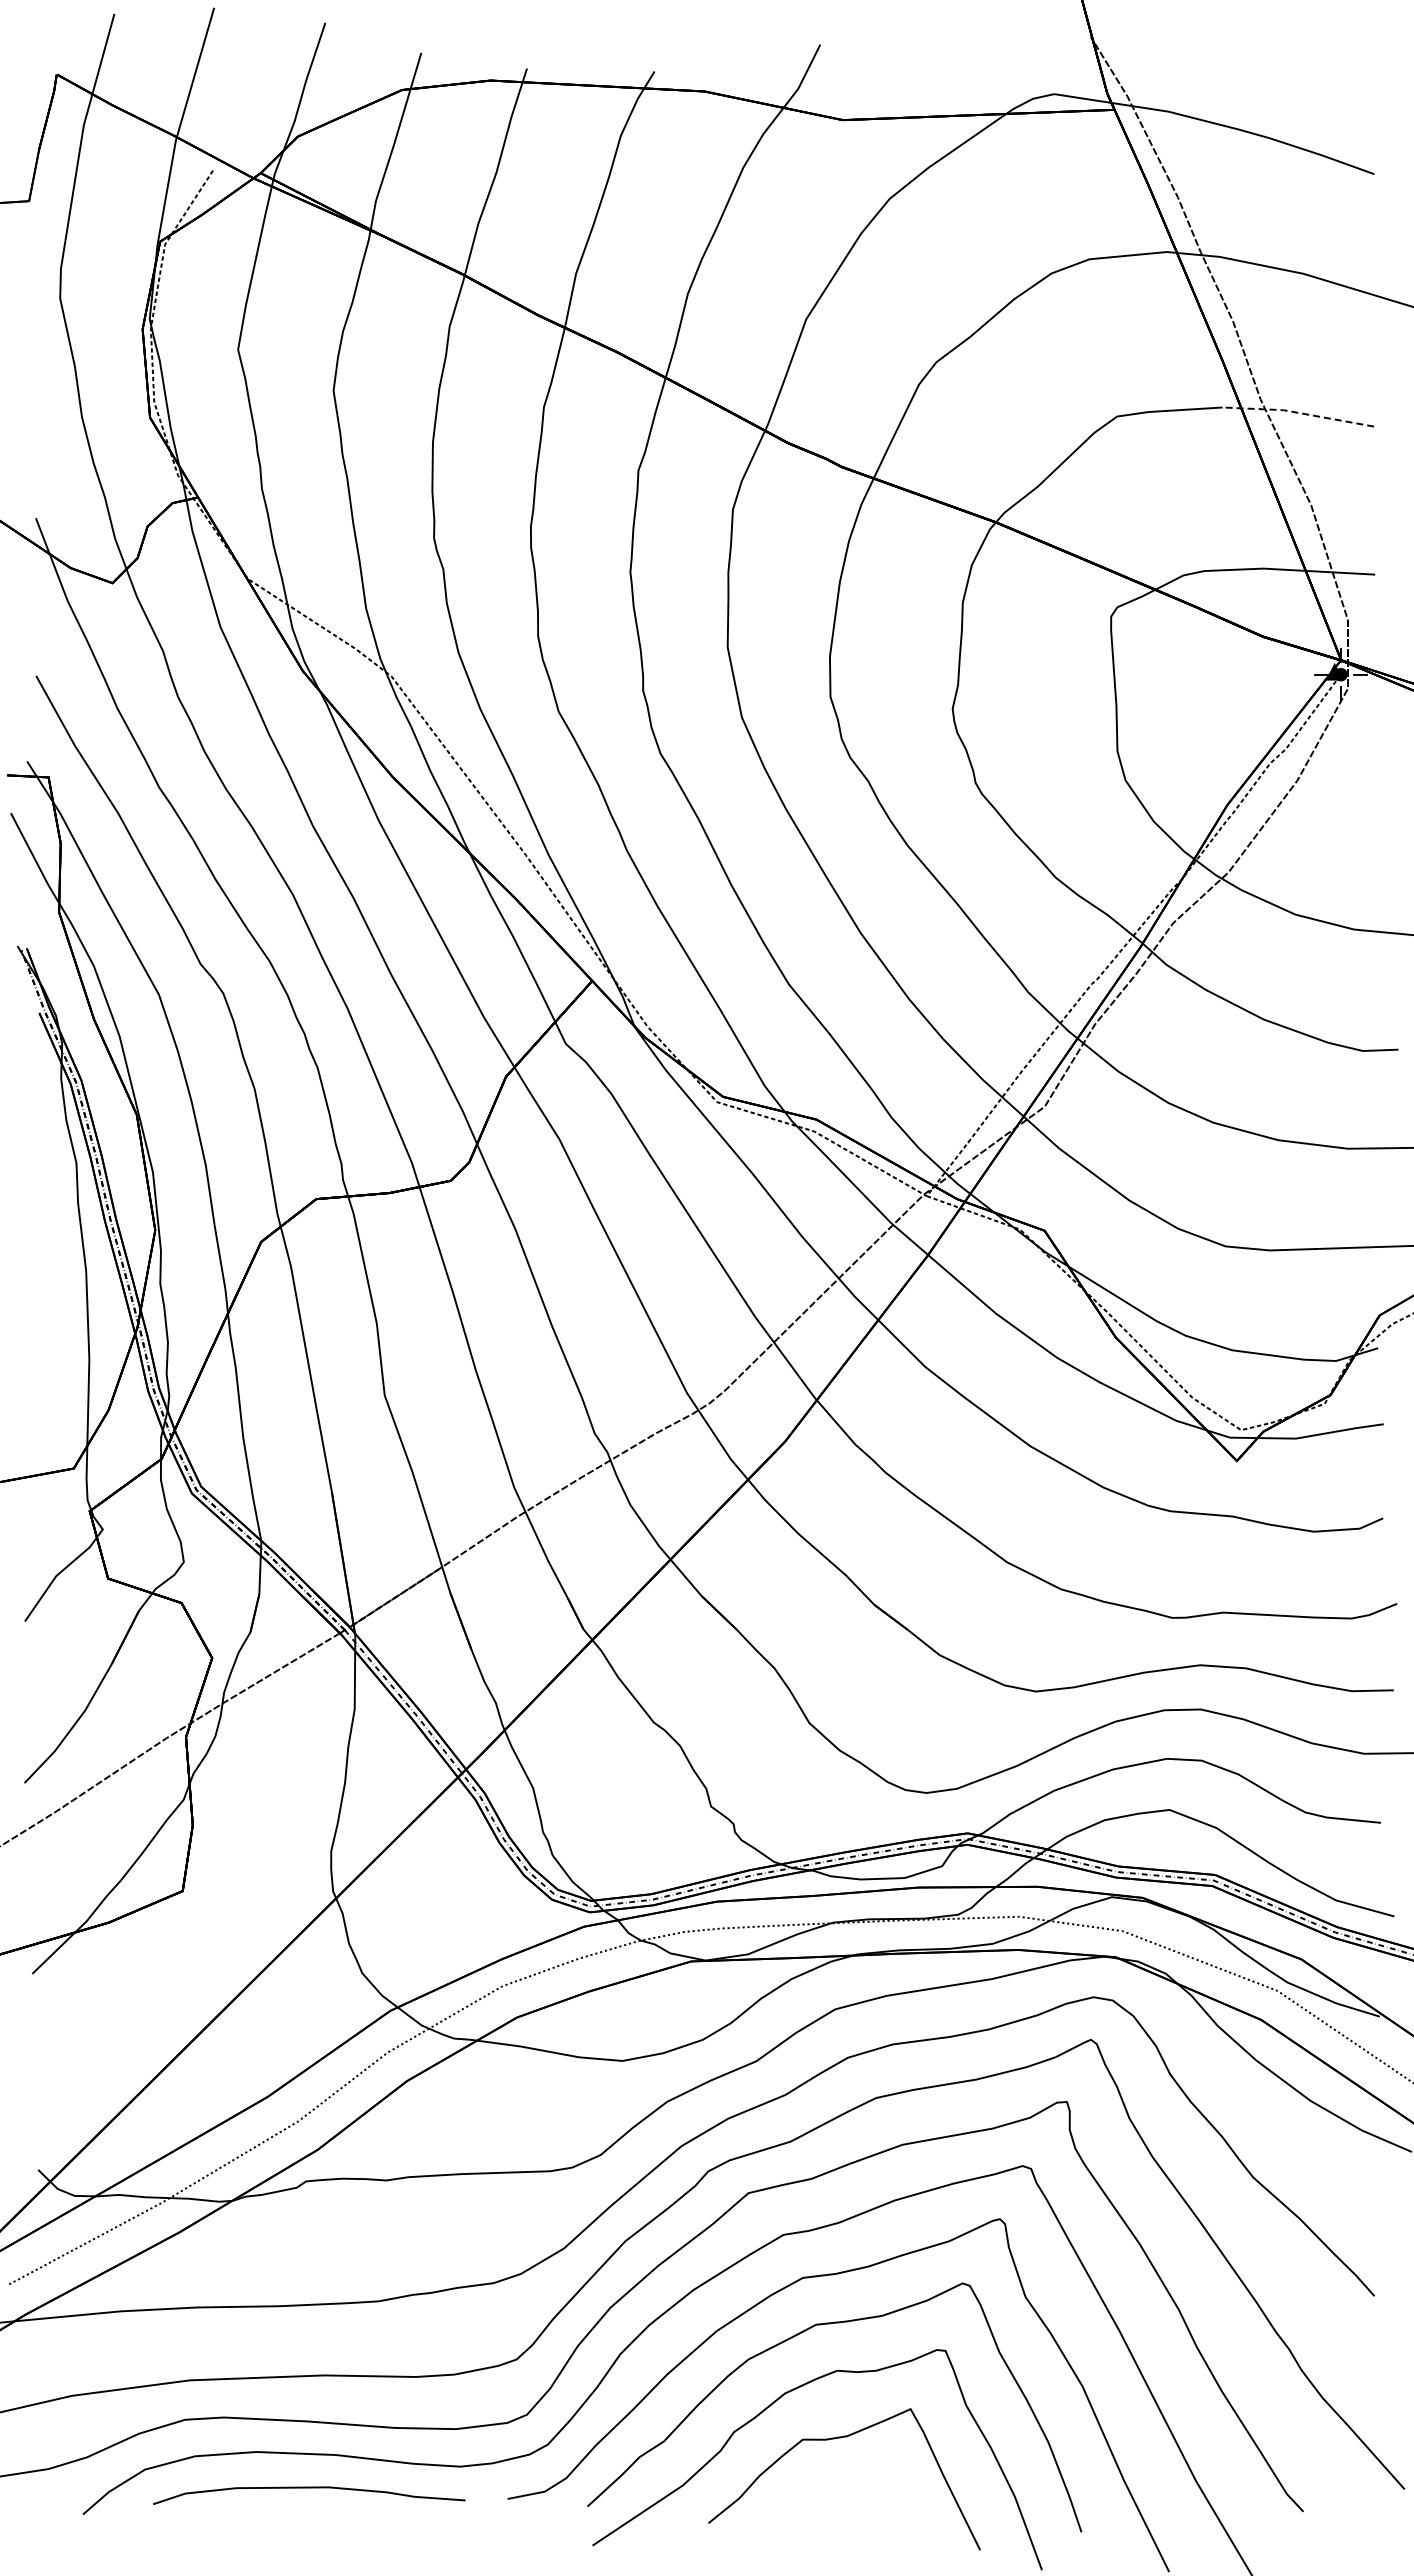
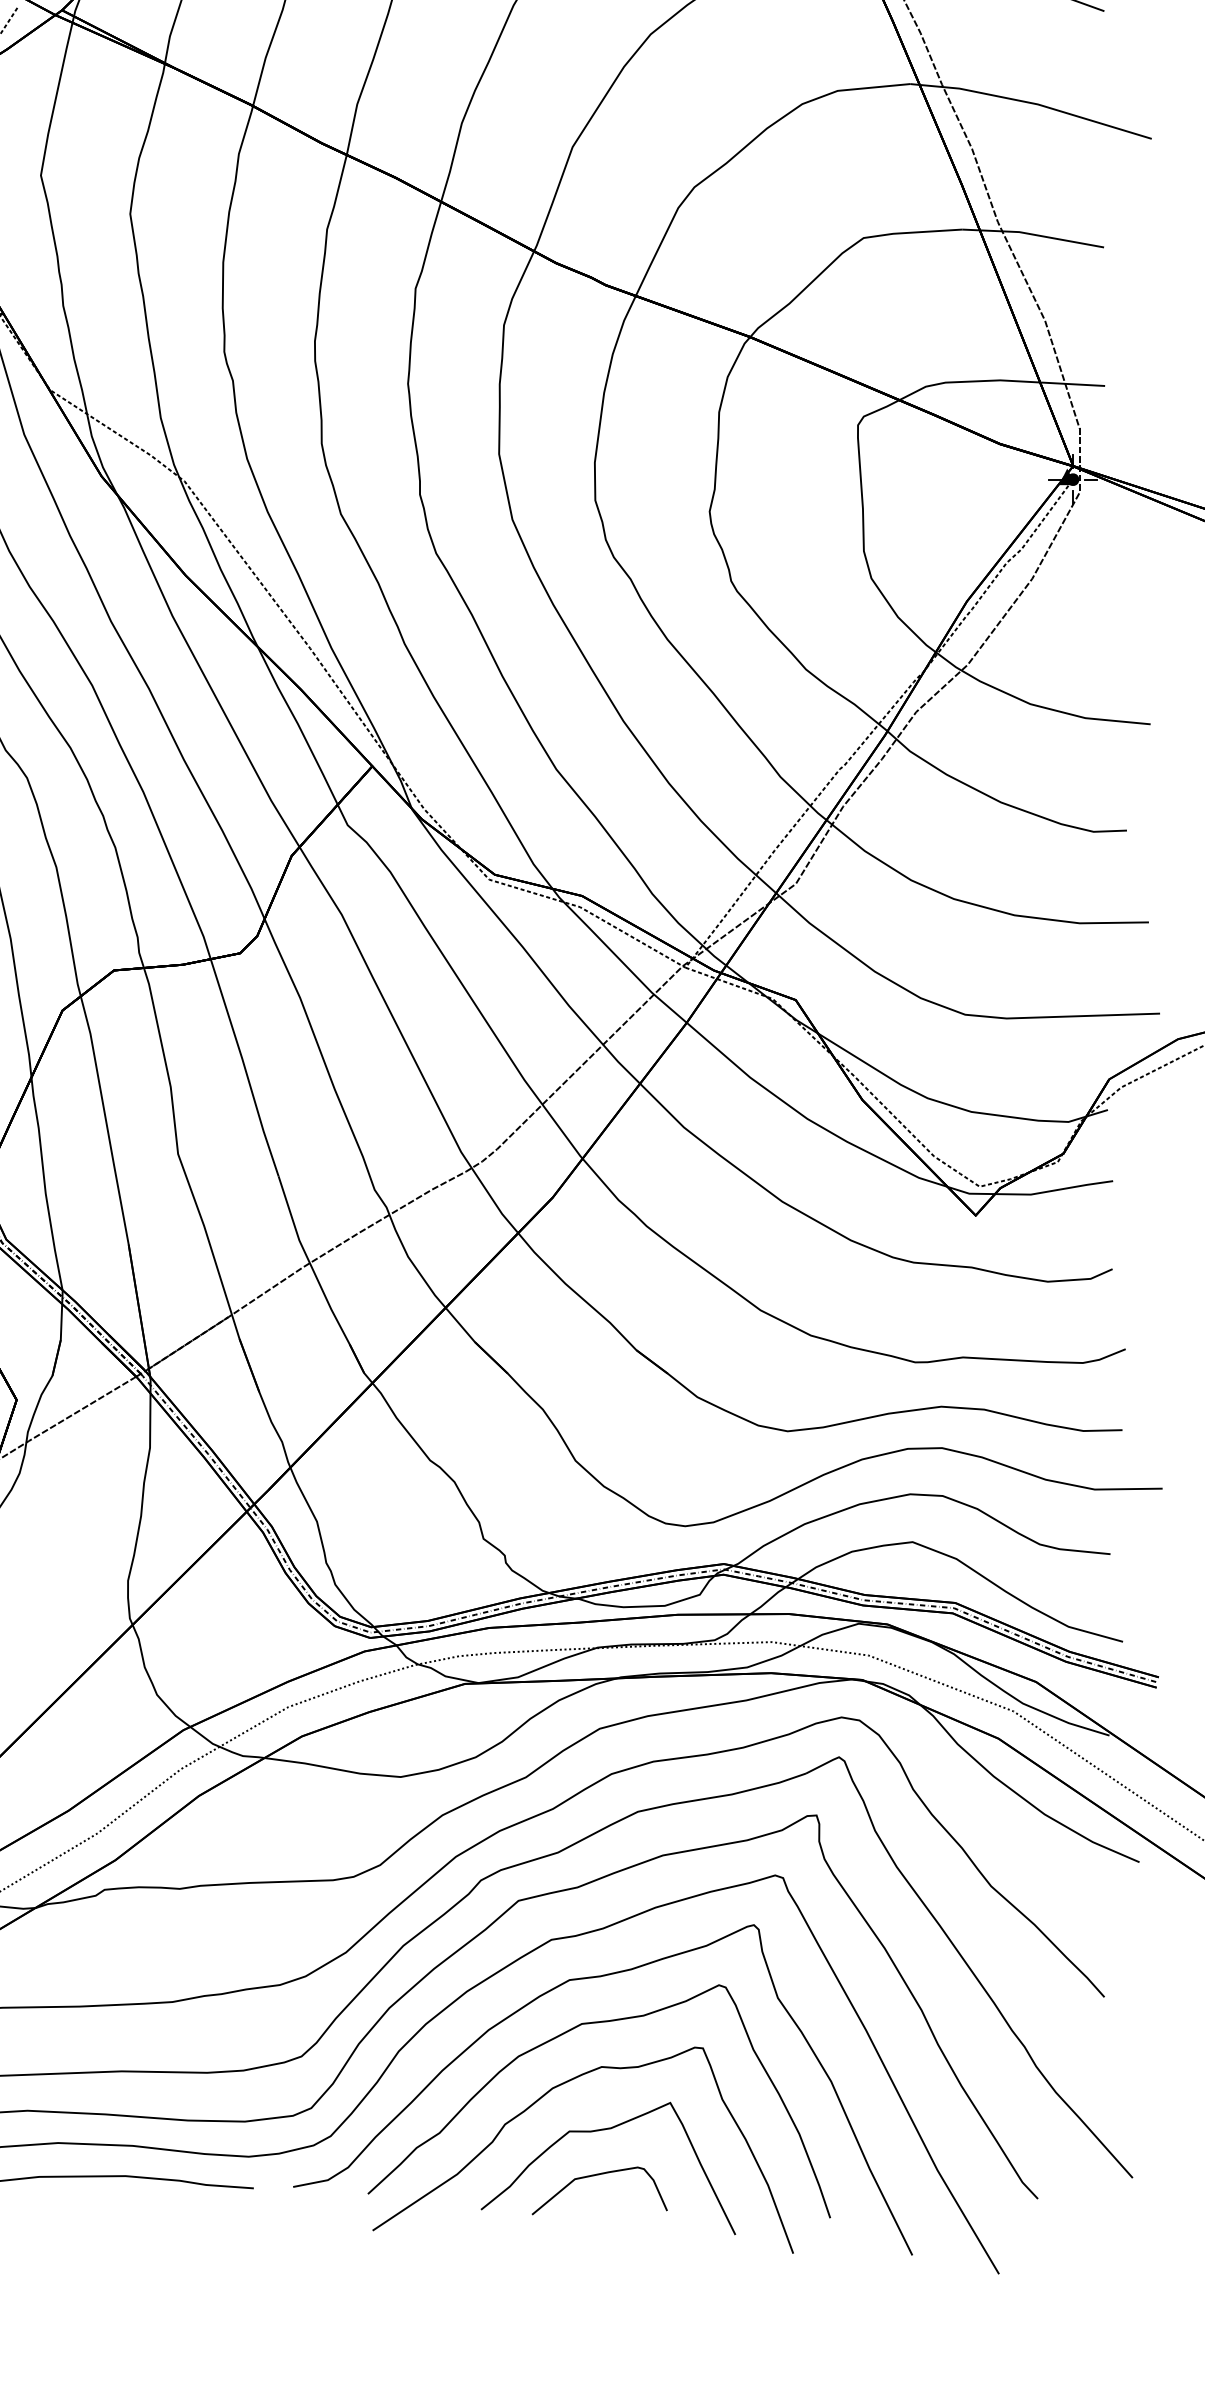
line: (1297, 412) -> (1032, 234), dashed -> solid
curve: (830, 2487) -> (595, 2176), added

